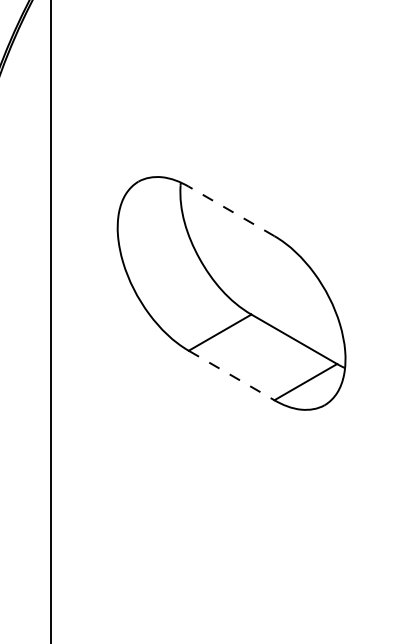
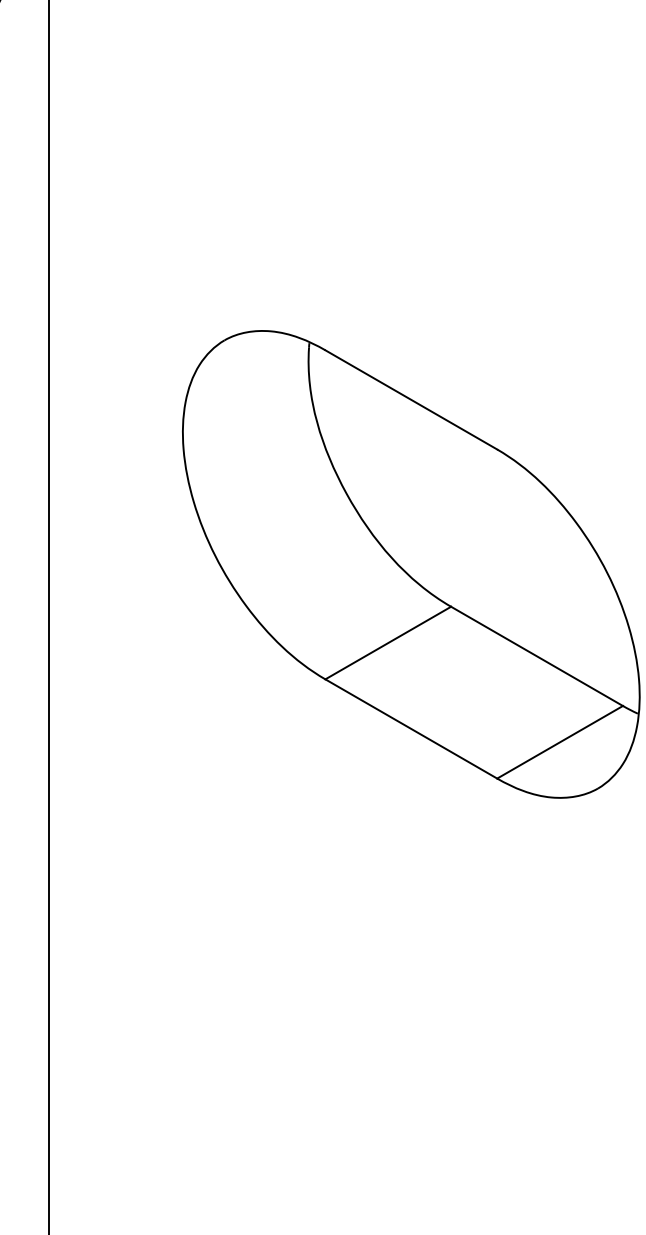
line: (231, 211) -> (411, 400), dashed -> solid
line: (232, 375) -> (413, 728), dashed -> solid

